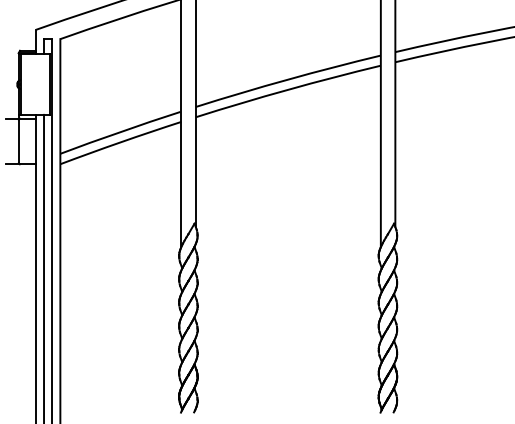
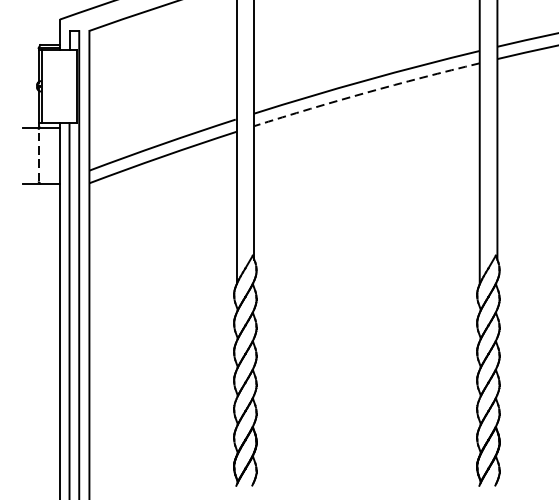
arc: (287, 89) -> (366, 92), solid -> dashed
line: (18, 140) -> (38, 154), solid -> dashed

